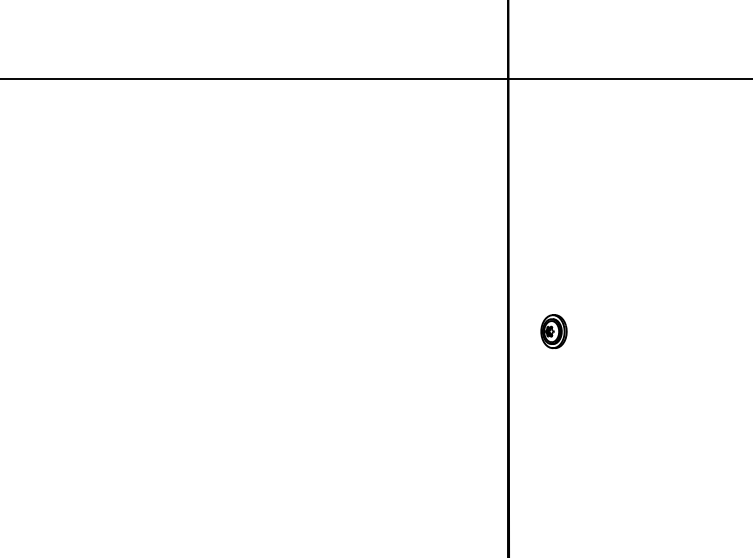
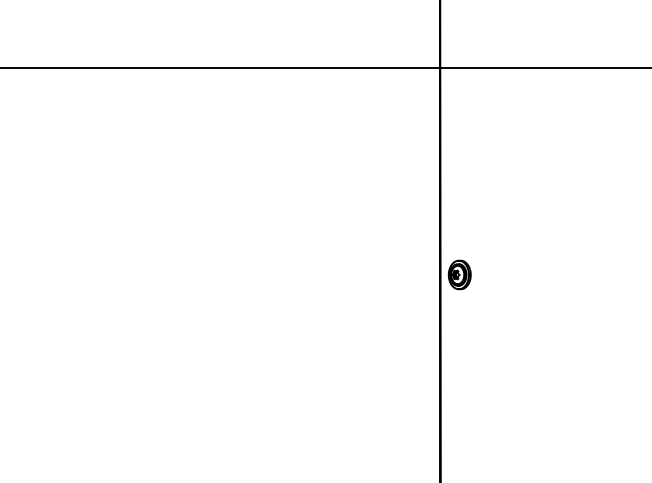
part: (553, 331) -> (459, 274), moved

